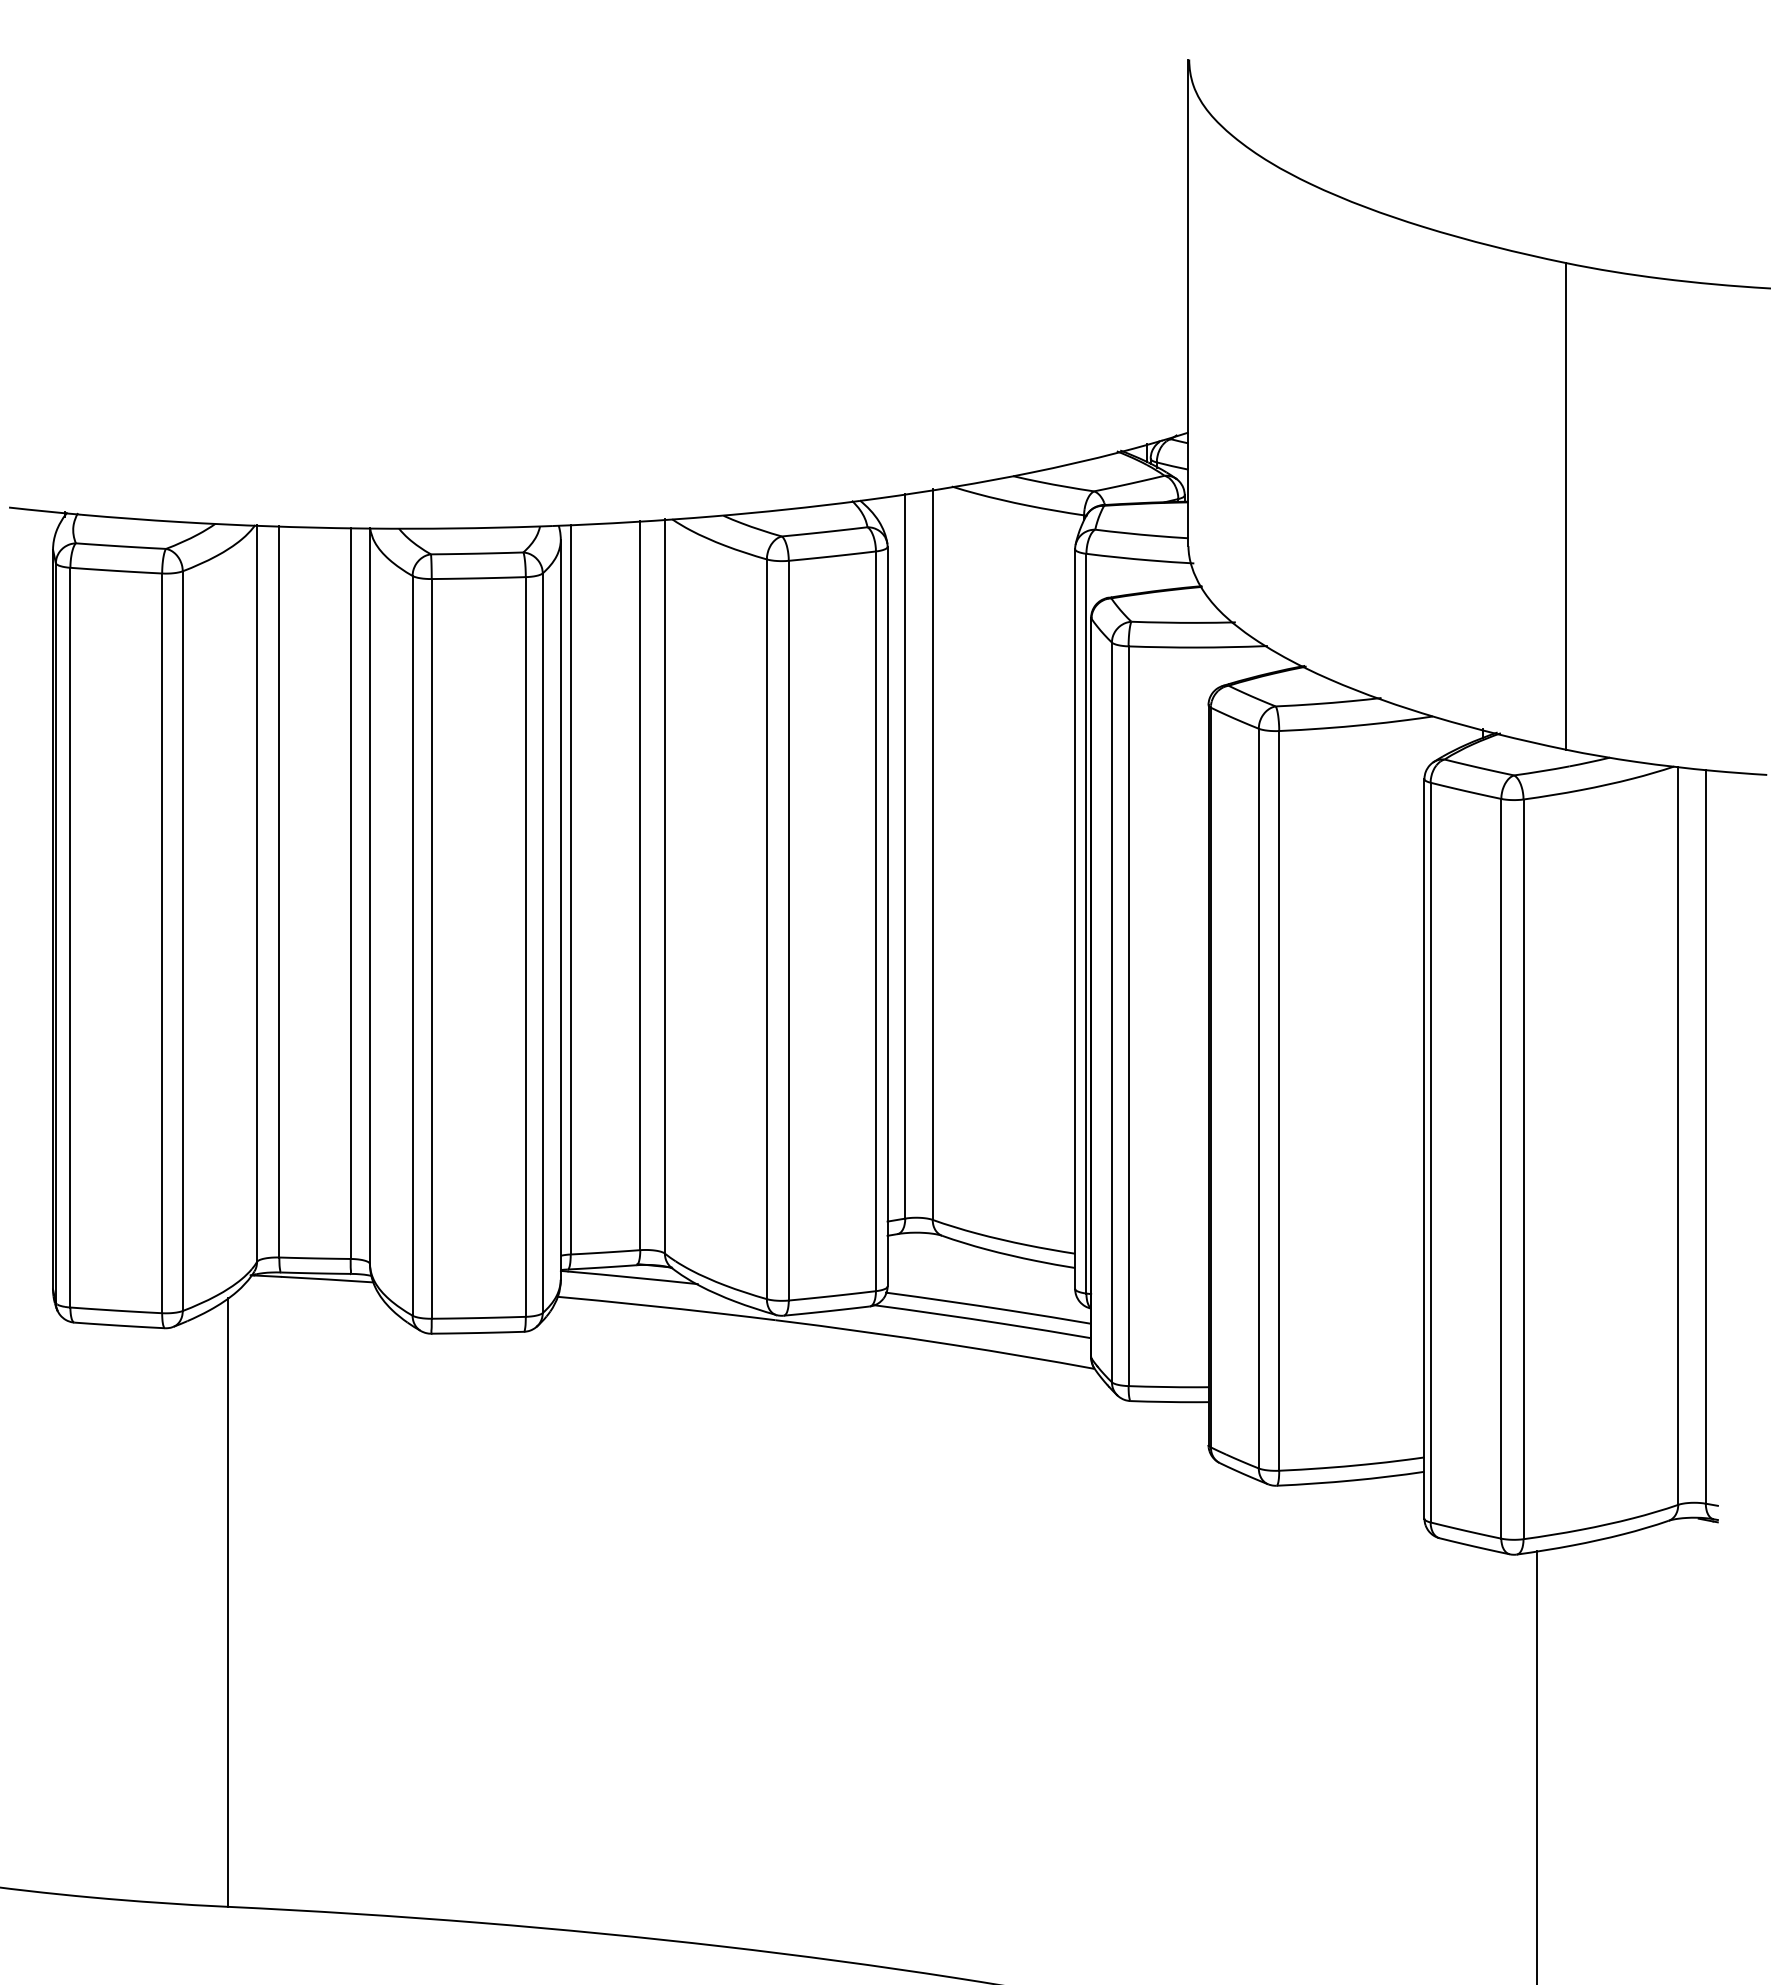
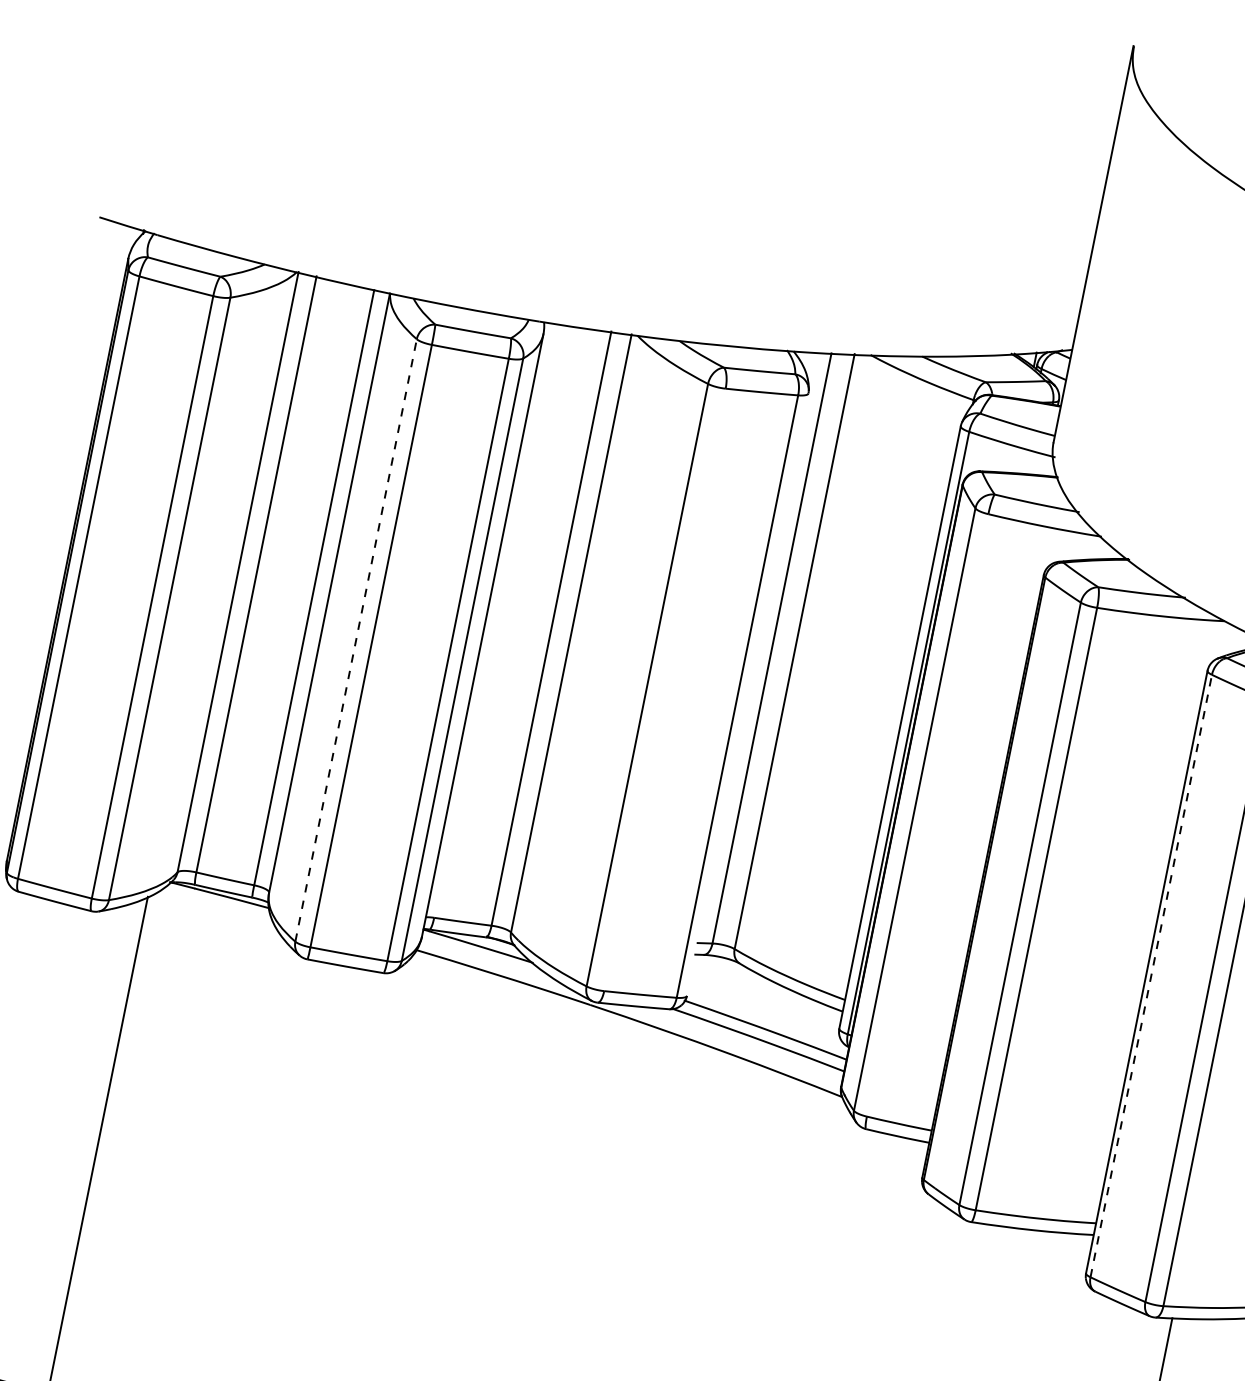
line: (570, 889) -> (493, 620), removed
line: (887, 916) -> (747, 694), removed
line: (788, 930) -> (664, 689), removed
line: (412, 945) -> (356, 640), solid -> dashed
line: (1128, 1016) -> (927, 815), removed
line: (1430, 1152) -> (1151, 975), solid -> dashed

